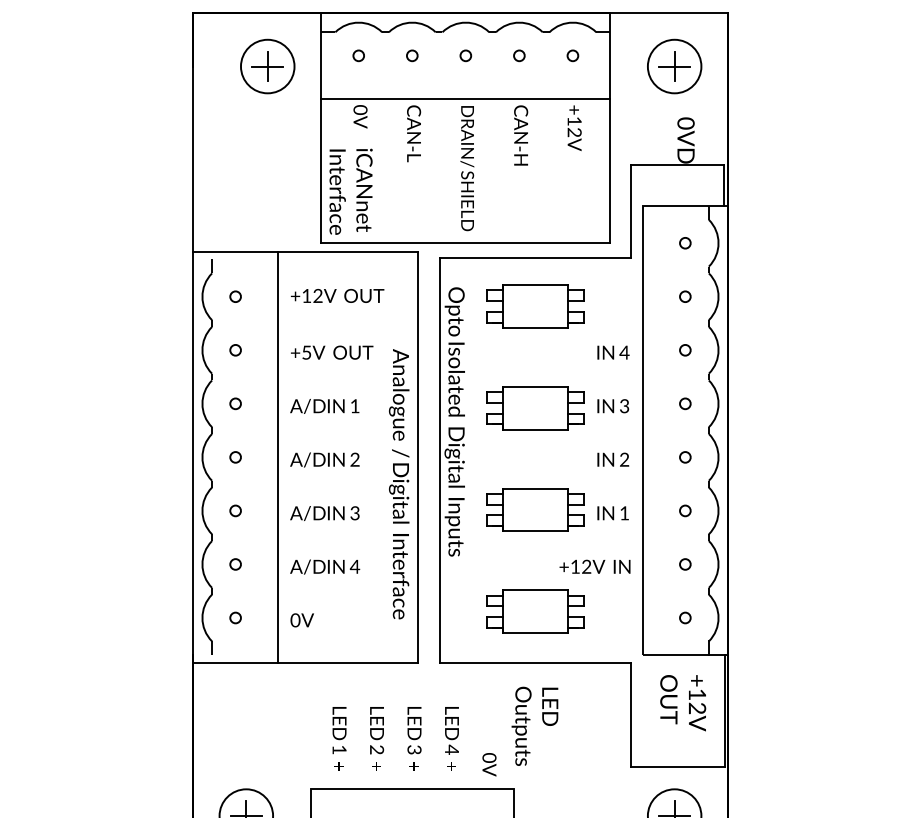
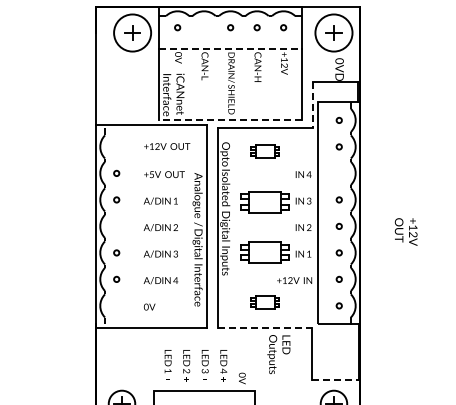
circle: (410, 55) -> (203, 27), removed
circle: (267, 65) -> (132, 32), size x1.4
circle: (673, 65) -> (333, 32), size x1.4
line: (465, 97) -> (230, 48), solid -> dashed
line: (631, 212) -> (312, 105), solid -> dashed
line: (465, 243) -> (230, 120), solid -> dashed
circle: (235, 295) -> (116, 146), removed
part: (534, 305) -> (264, 151), size x0.6
circle: (683, 348) -> (338, 172), removed
circle: (235, 455) -> (116, 225), removed
line: (277, 457) -> (137, 226), removed
part: (534, 611) -> (264, 302), size x0.6
circle: (235, 617) -> (116, 305), removed
line: (536, 663) -> (265, 328), solid -> dashed
text: (681, 702) -> (405, 231), moved
text: (534, 726) -> (278, 354), moved
line: (679, 766) -> (336, 379), solid -> dashed

